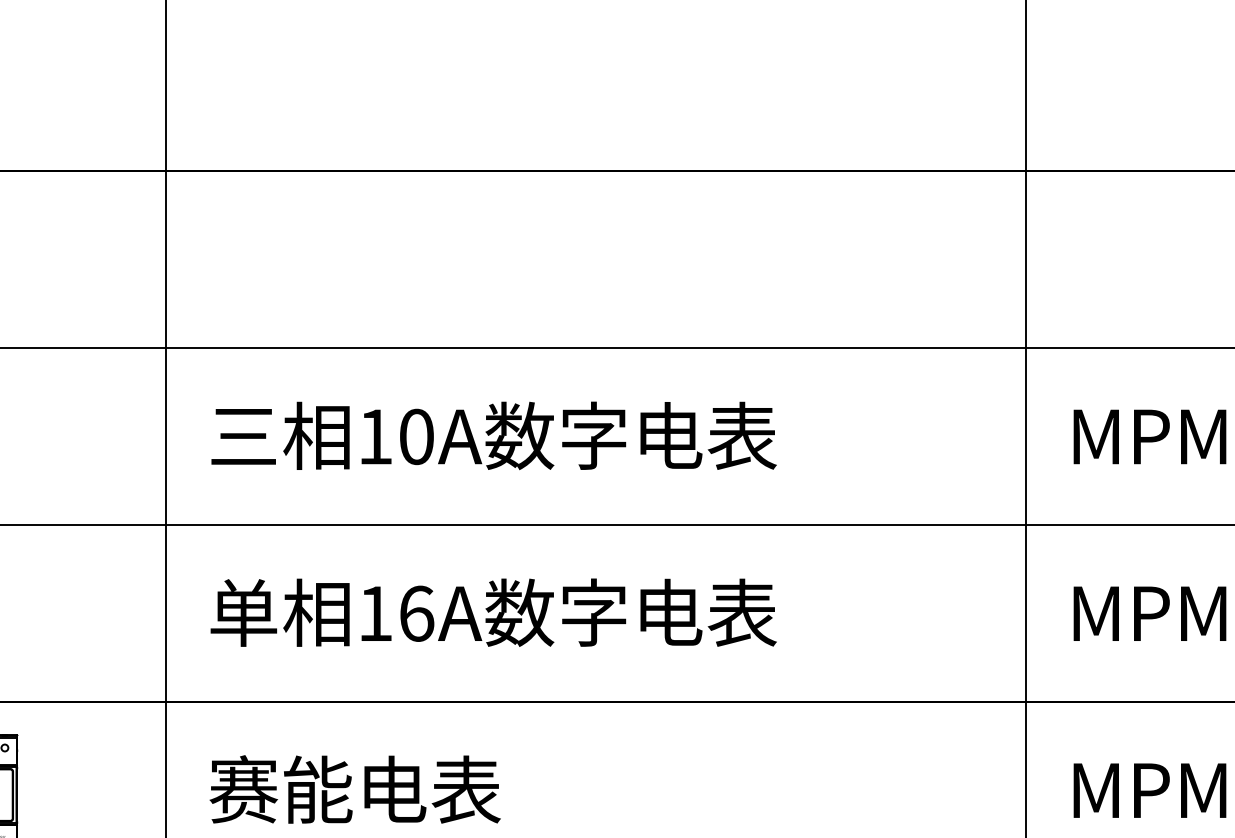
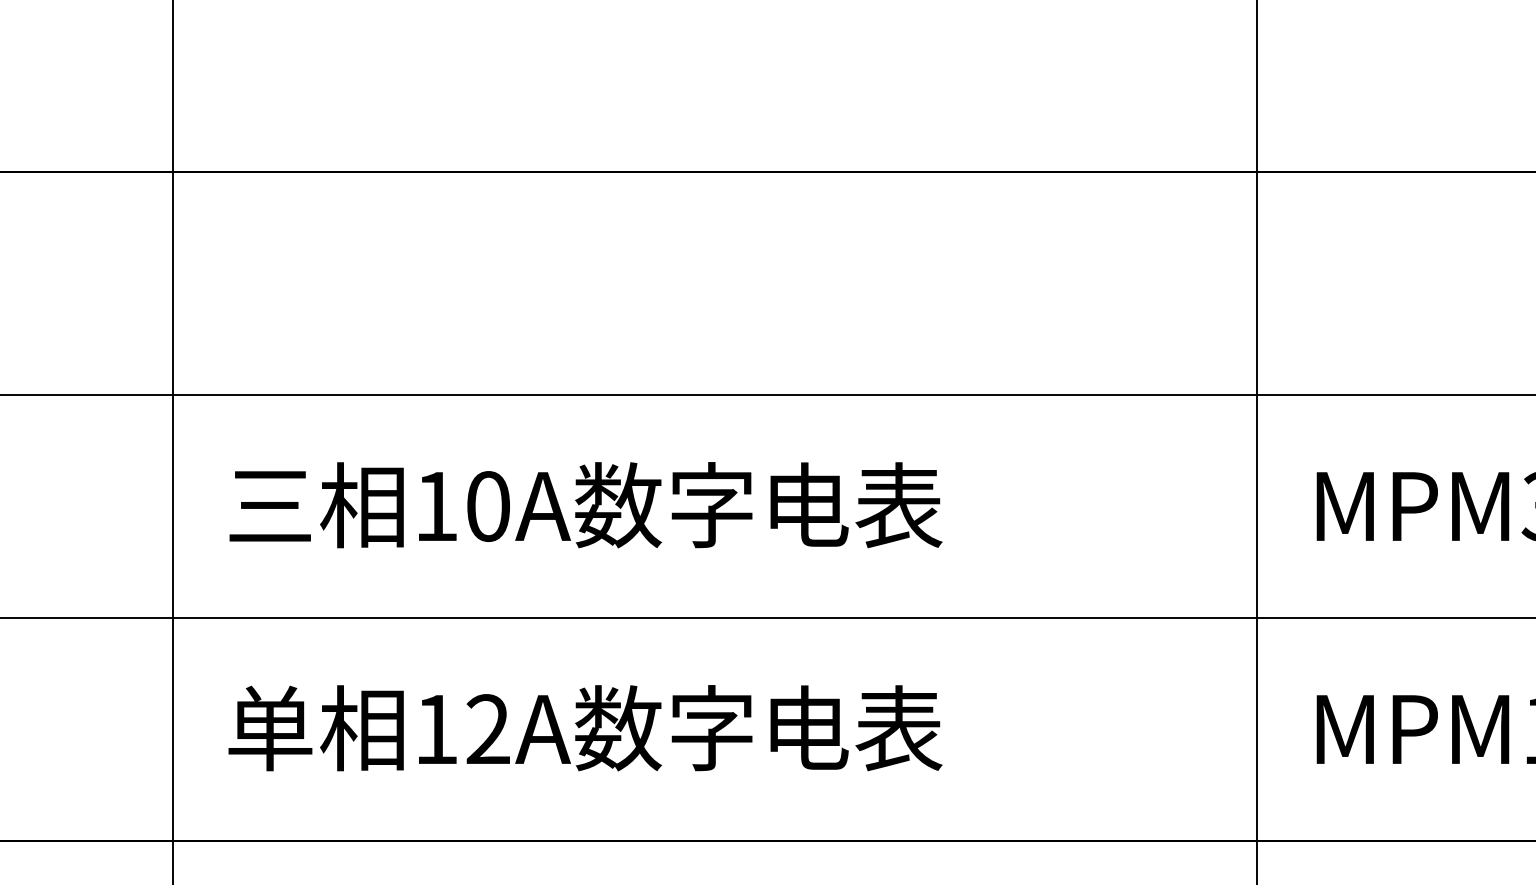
text: (416, 613) -> (488, 729), 16A -> 12A

